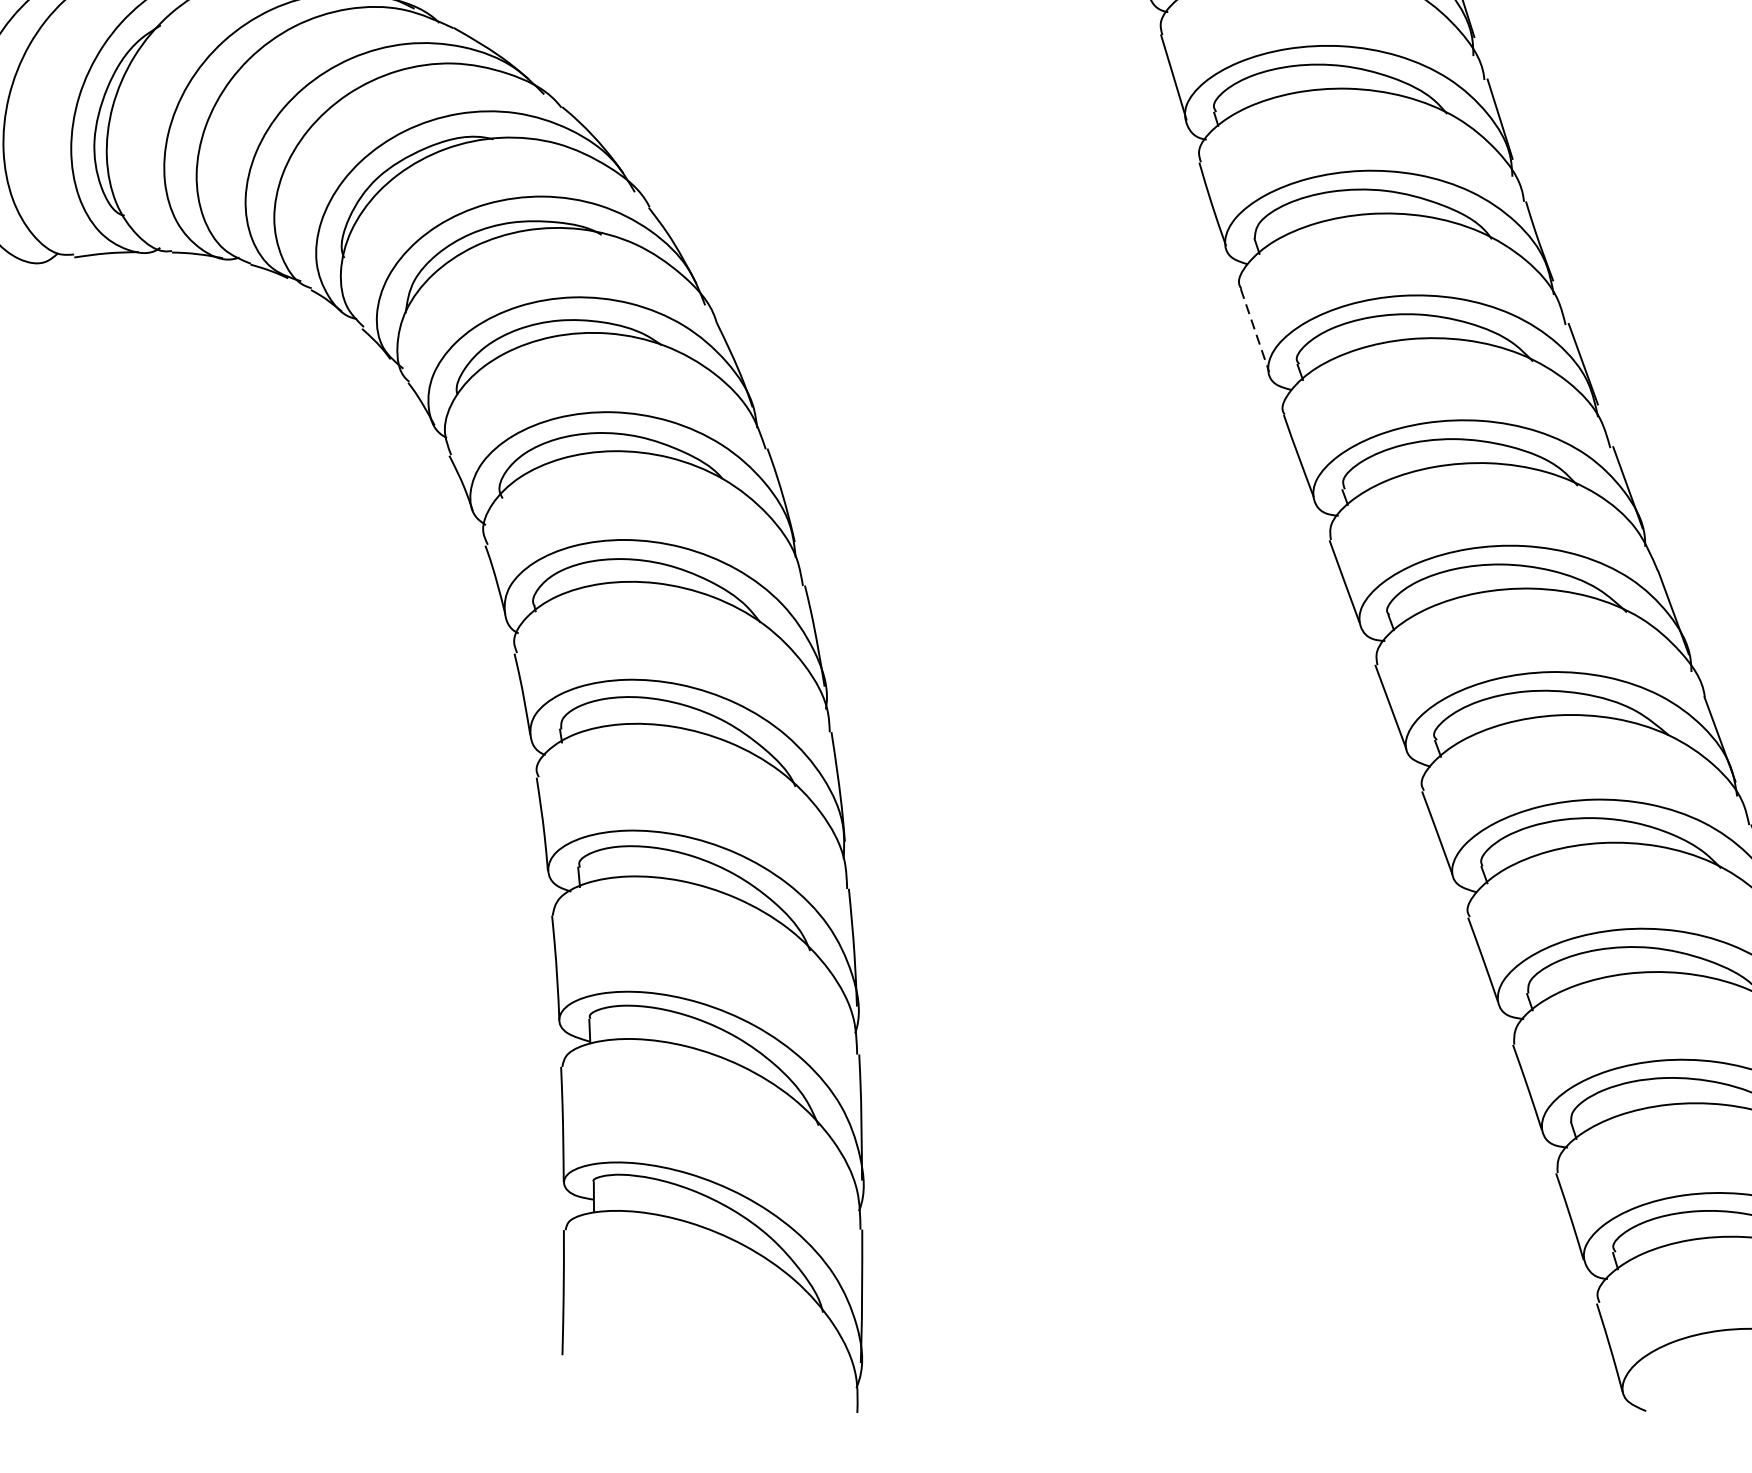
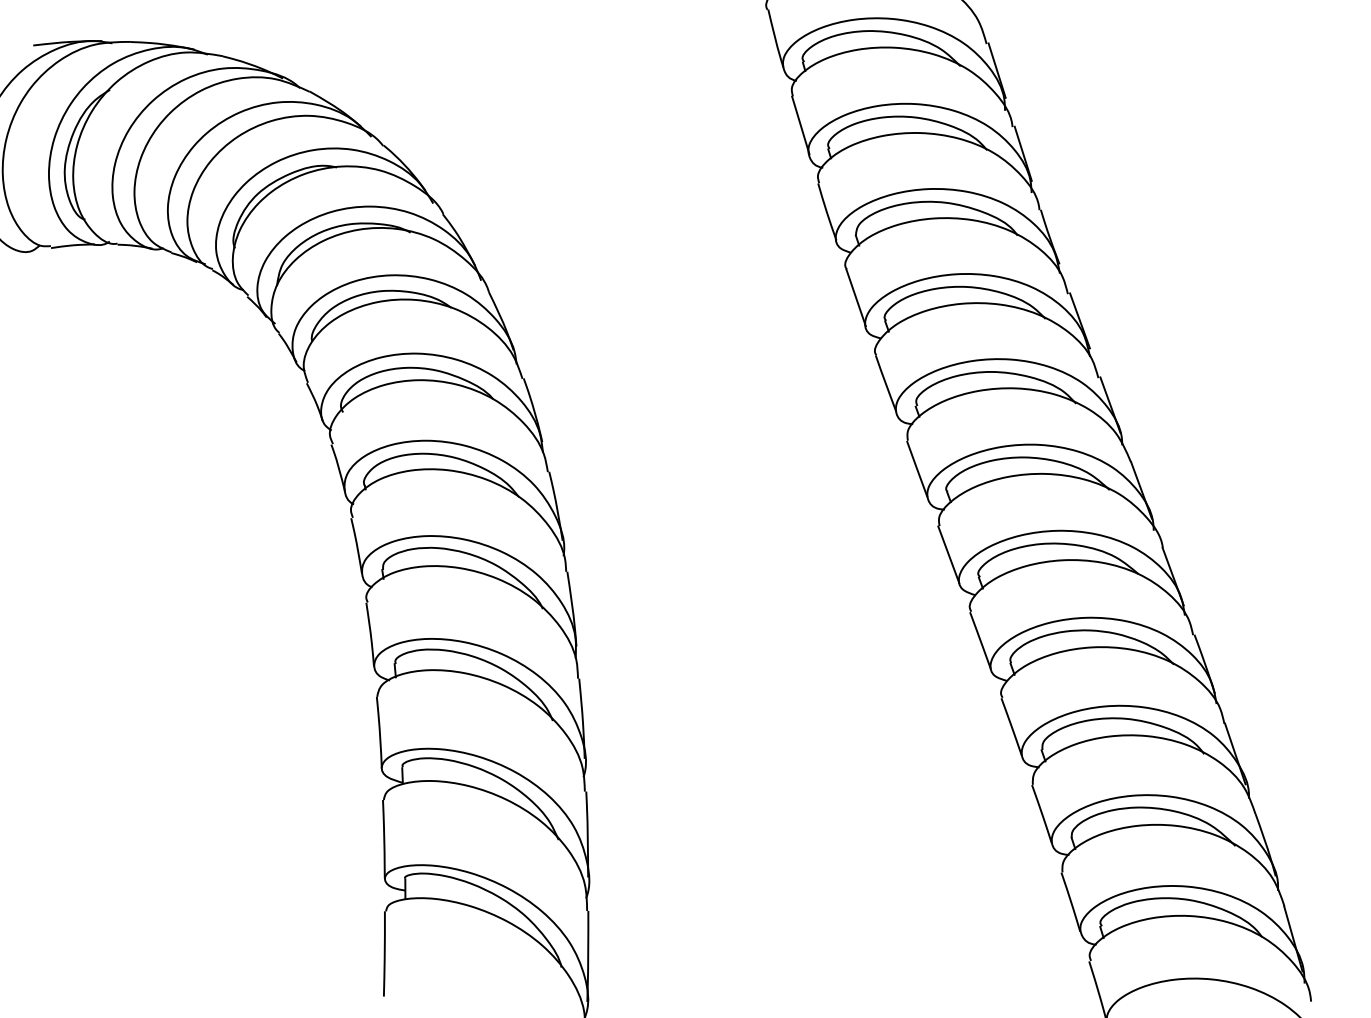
line: (1255, 329) -> (856, 297), dashed -> solid

